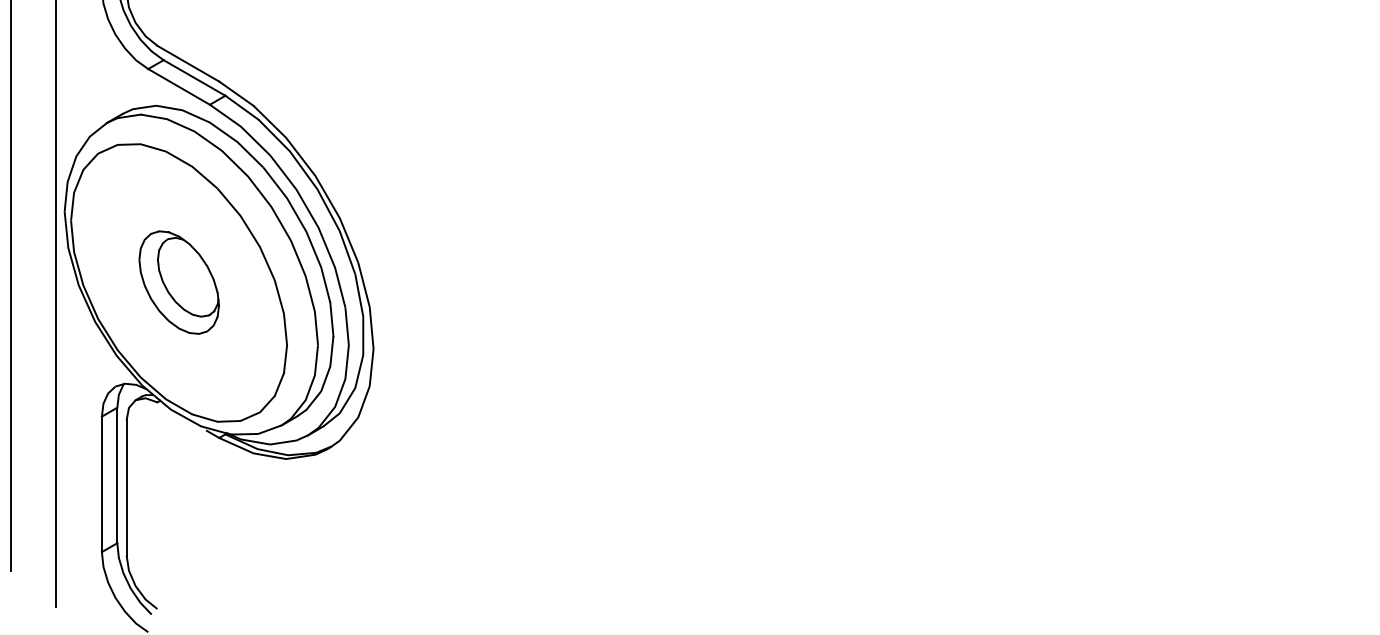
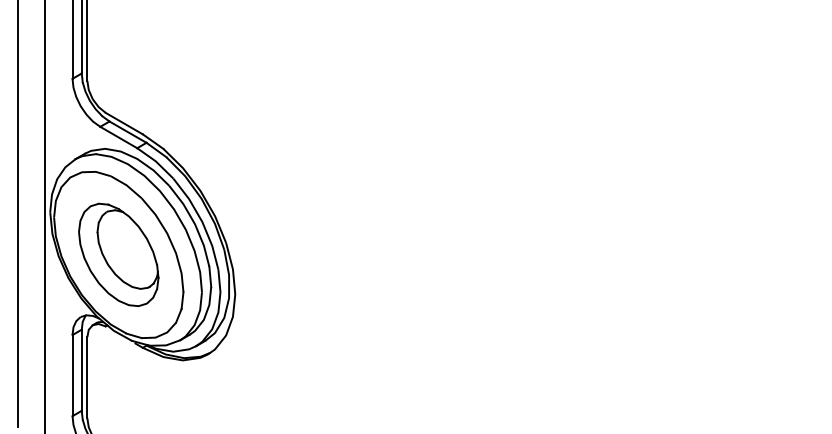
part: (178, 282) -> (118, 254), size x1.67

